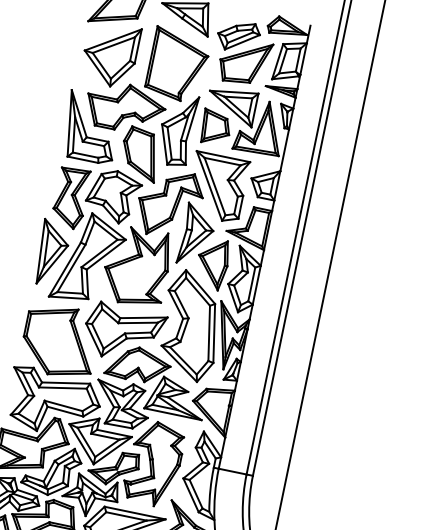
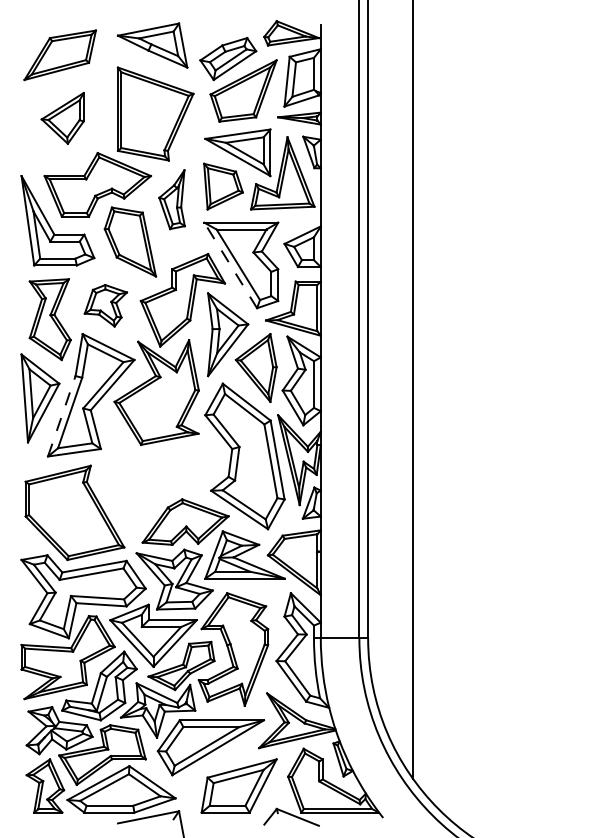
part: (109, 54) -> (62, 118), size x0.6
part: (176, 129) -> (171, 199), size x0.6
line: (209, 185) -> (230, 265), solid -> dashed
part: (113, 196) -> (105, 305), size x0.6
line: (64, 269) -> (61, 416), solid -> dashed
part: (123, 333) -> (157, 484), removed

